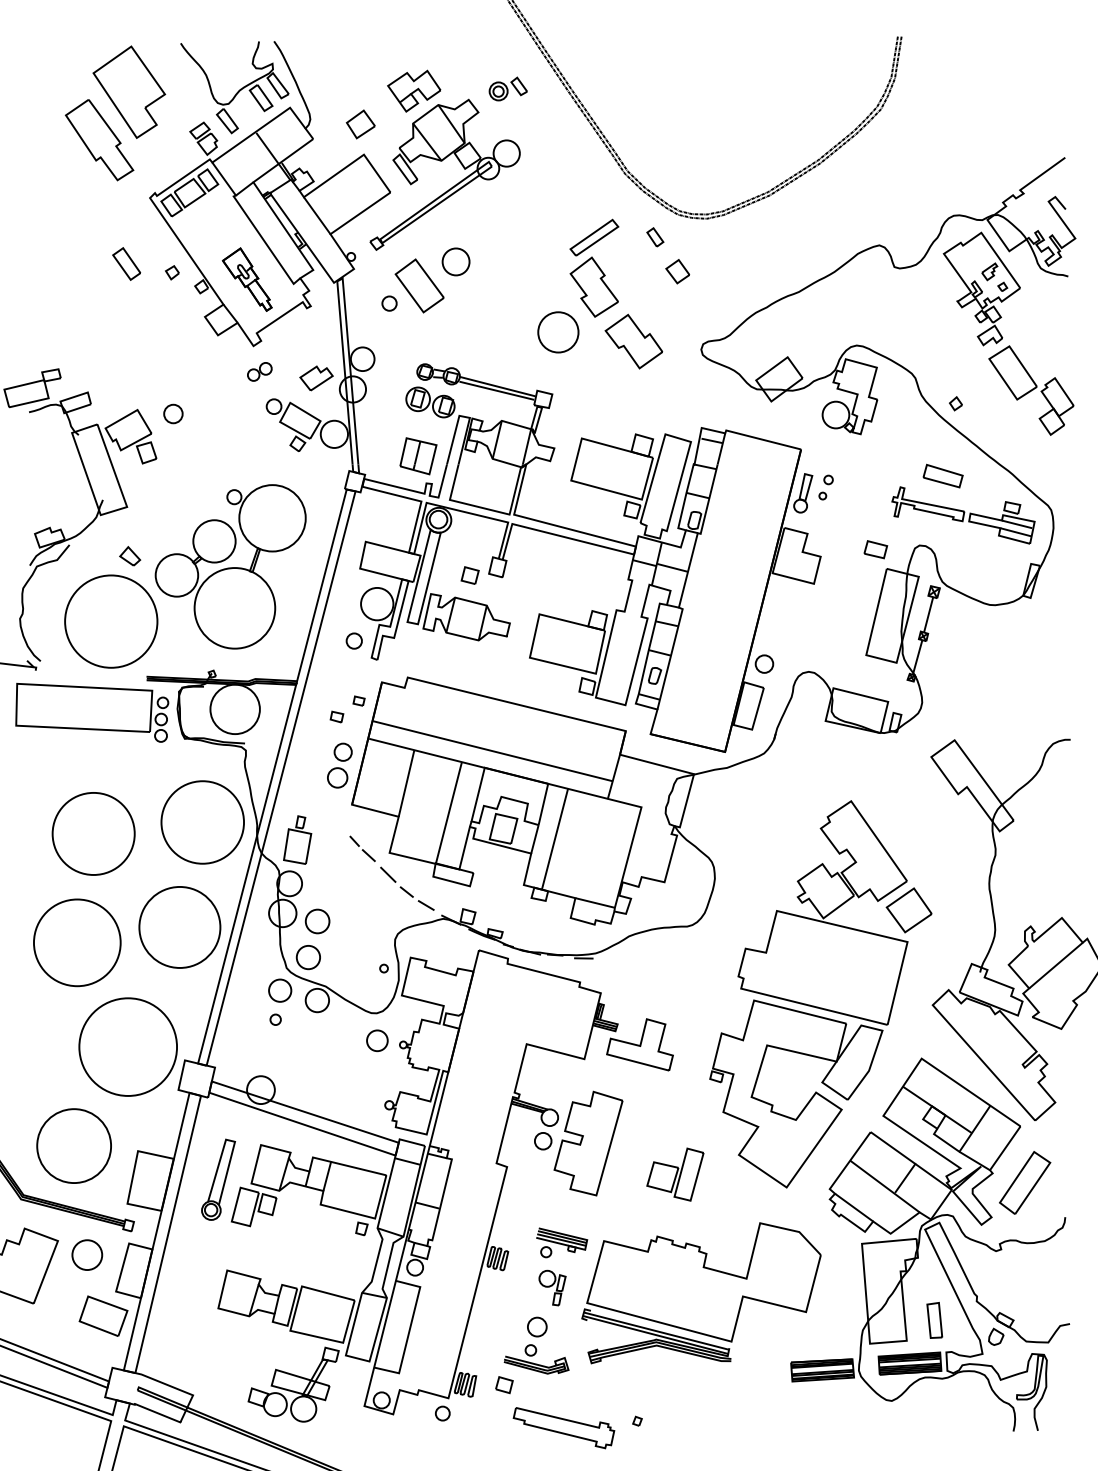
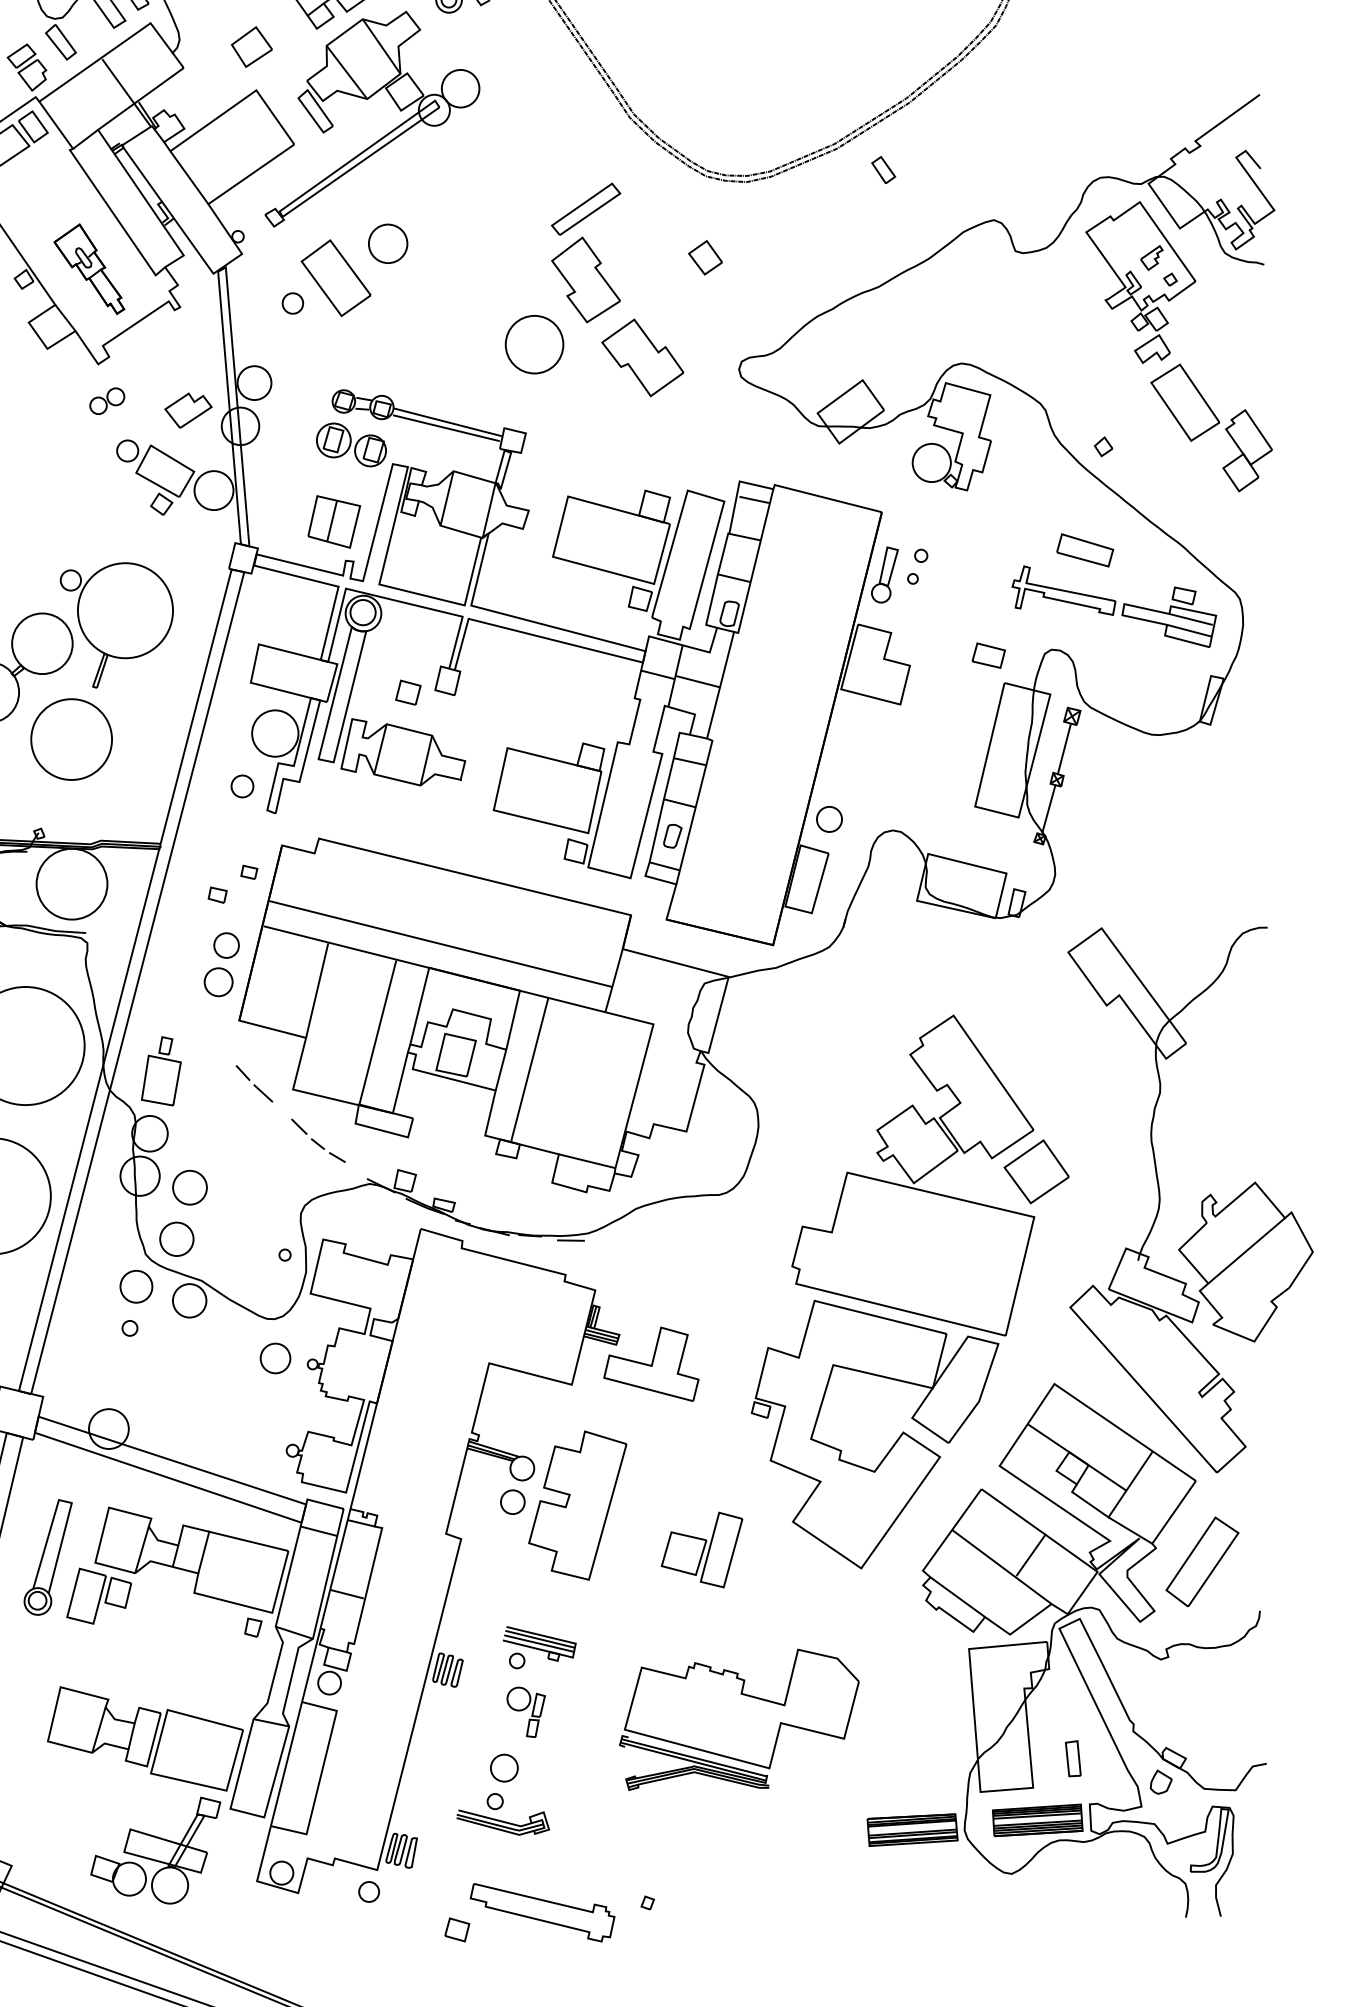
part: (655, 237) -> (883, 170), moved
circle: (234, 608) -> (71, 739), size x0.7
part: (407, 888) -> (318, 1140), size x0.7
part: (701, 1293) -> (739, 1720), size x0.7
part: (934, 1320) -> (1072, 1758), size x0.7
part: (504, 1385) -> (457, 1930), moved

